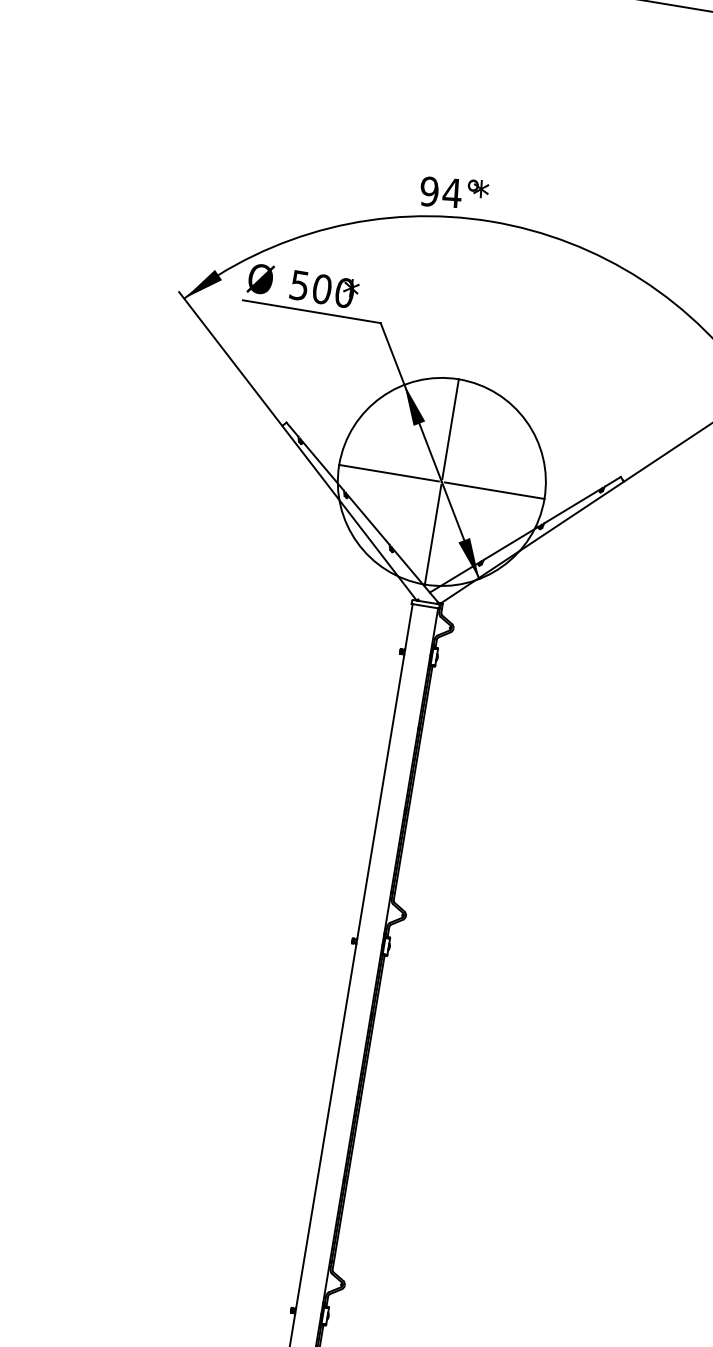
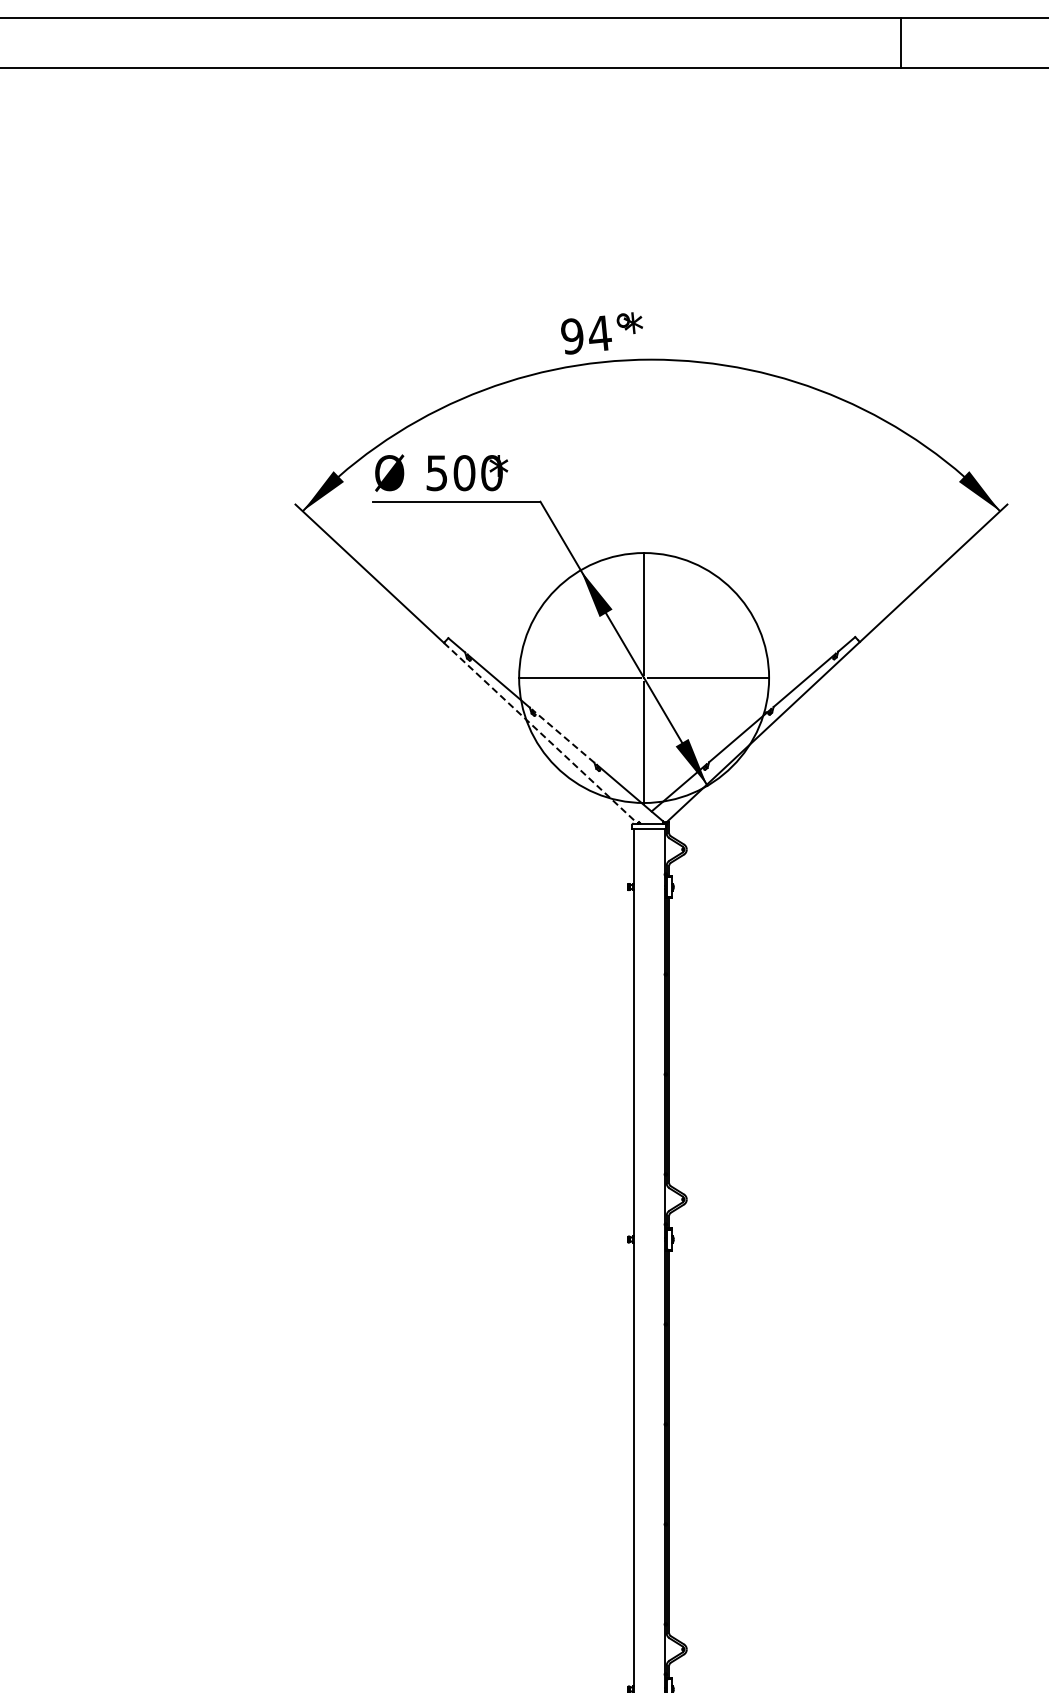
line: (350, 513) -> (541, 733), solid -> dashed
line: (367, 519) -> (563, 736), solid -> dashed

